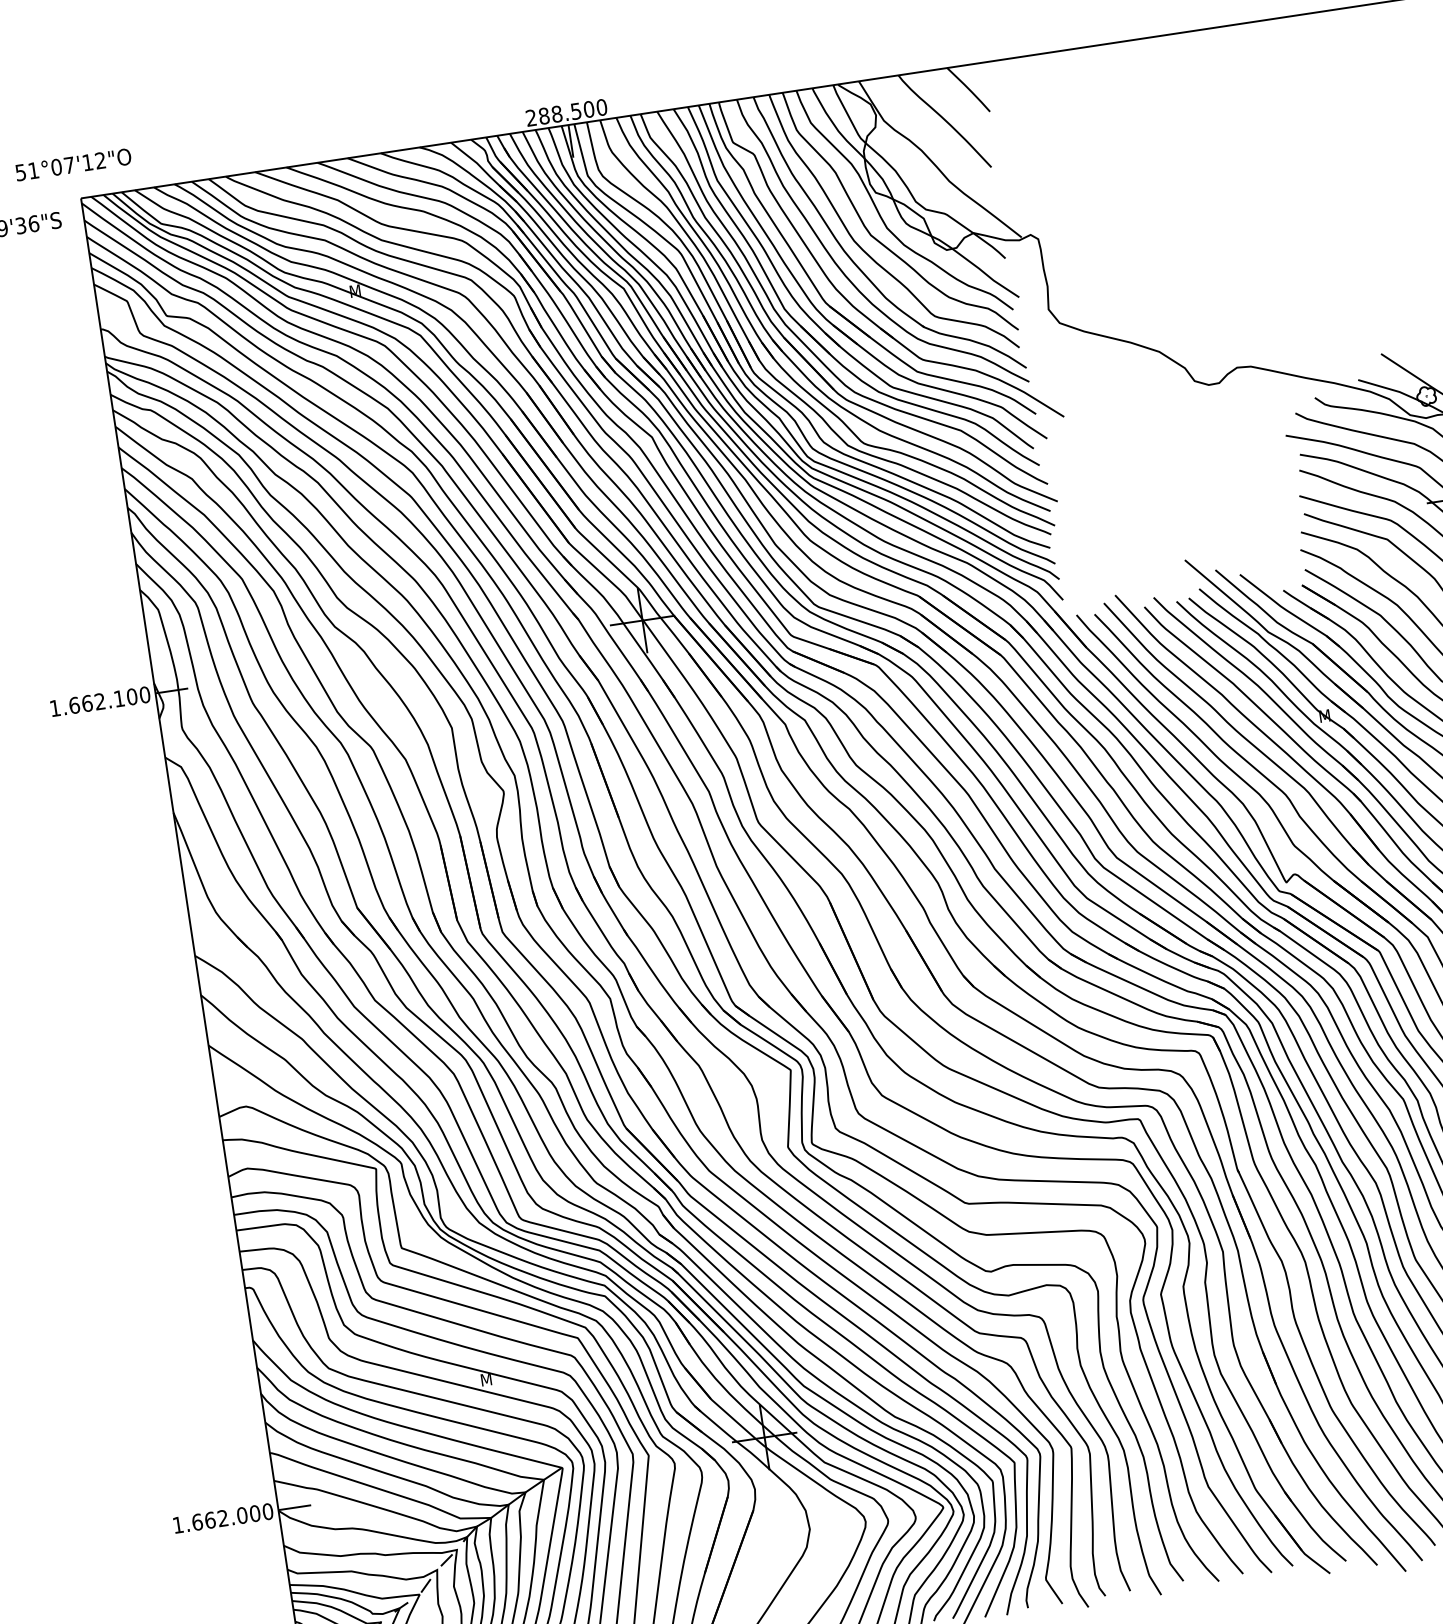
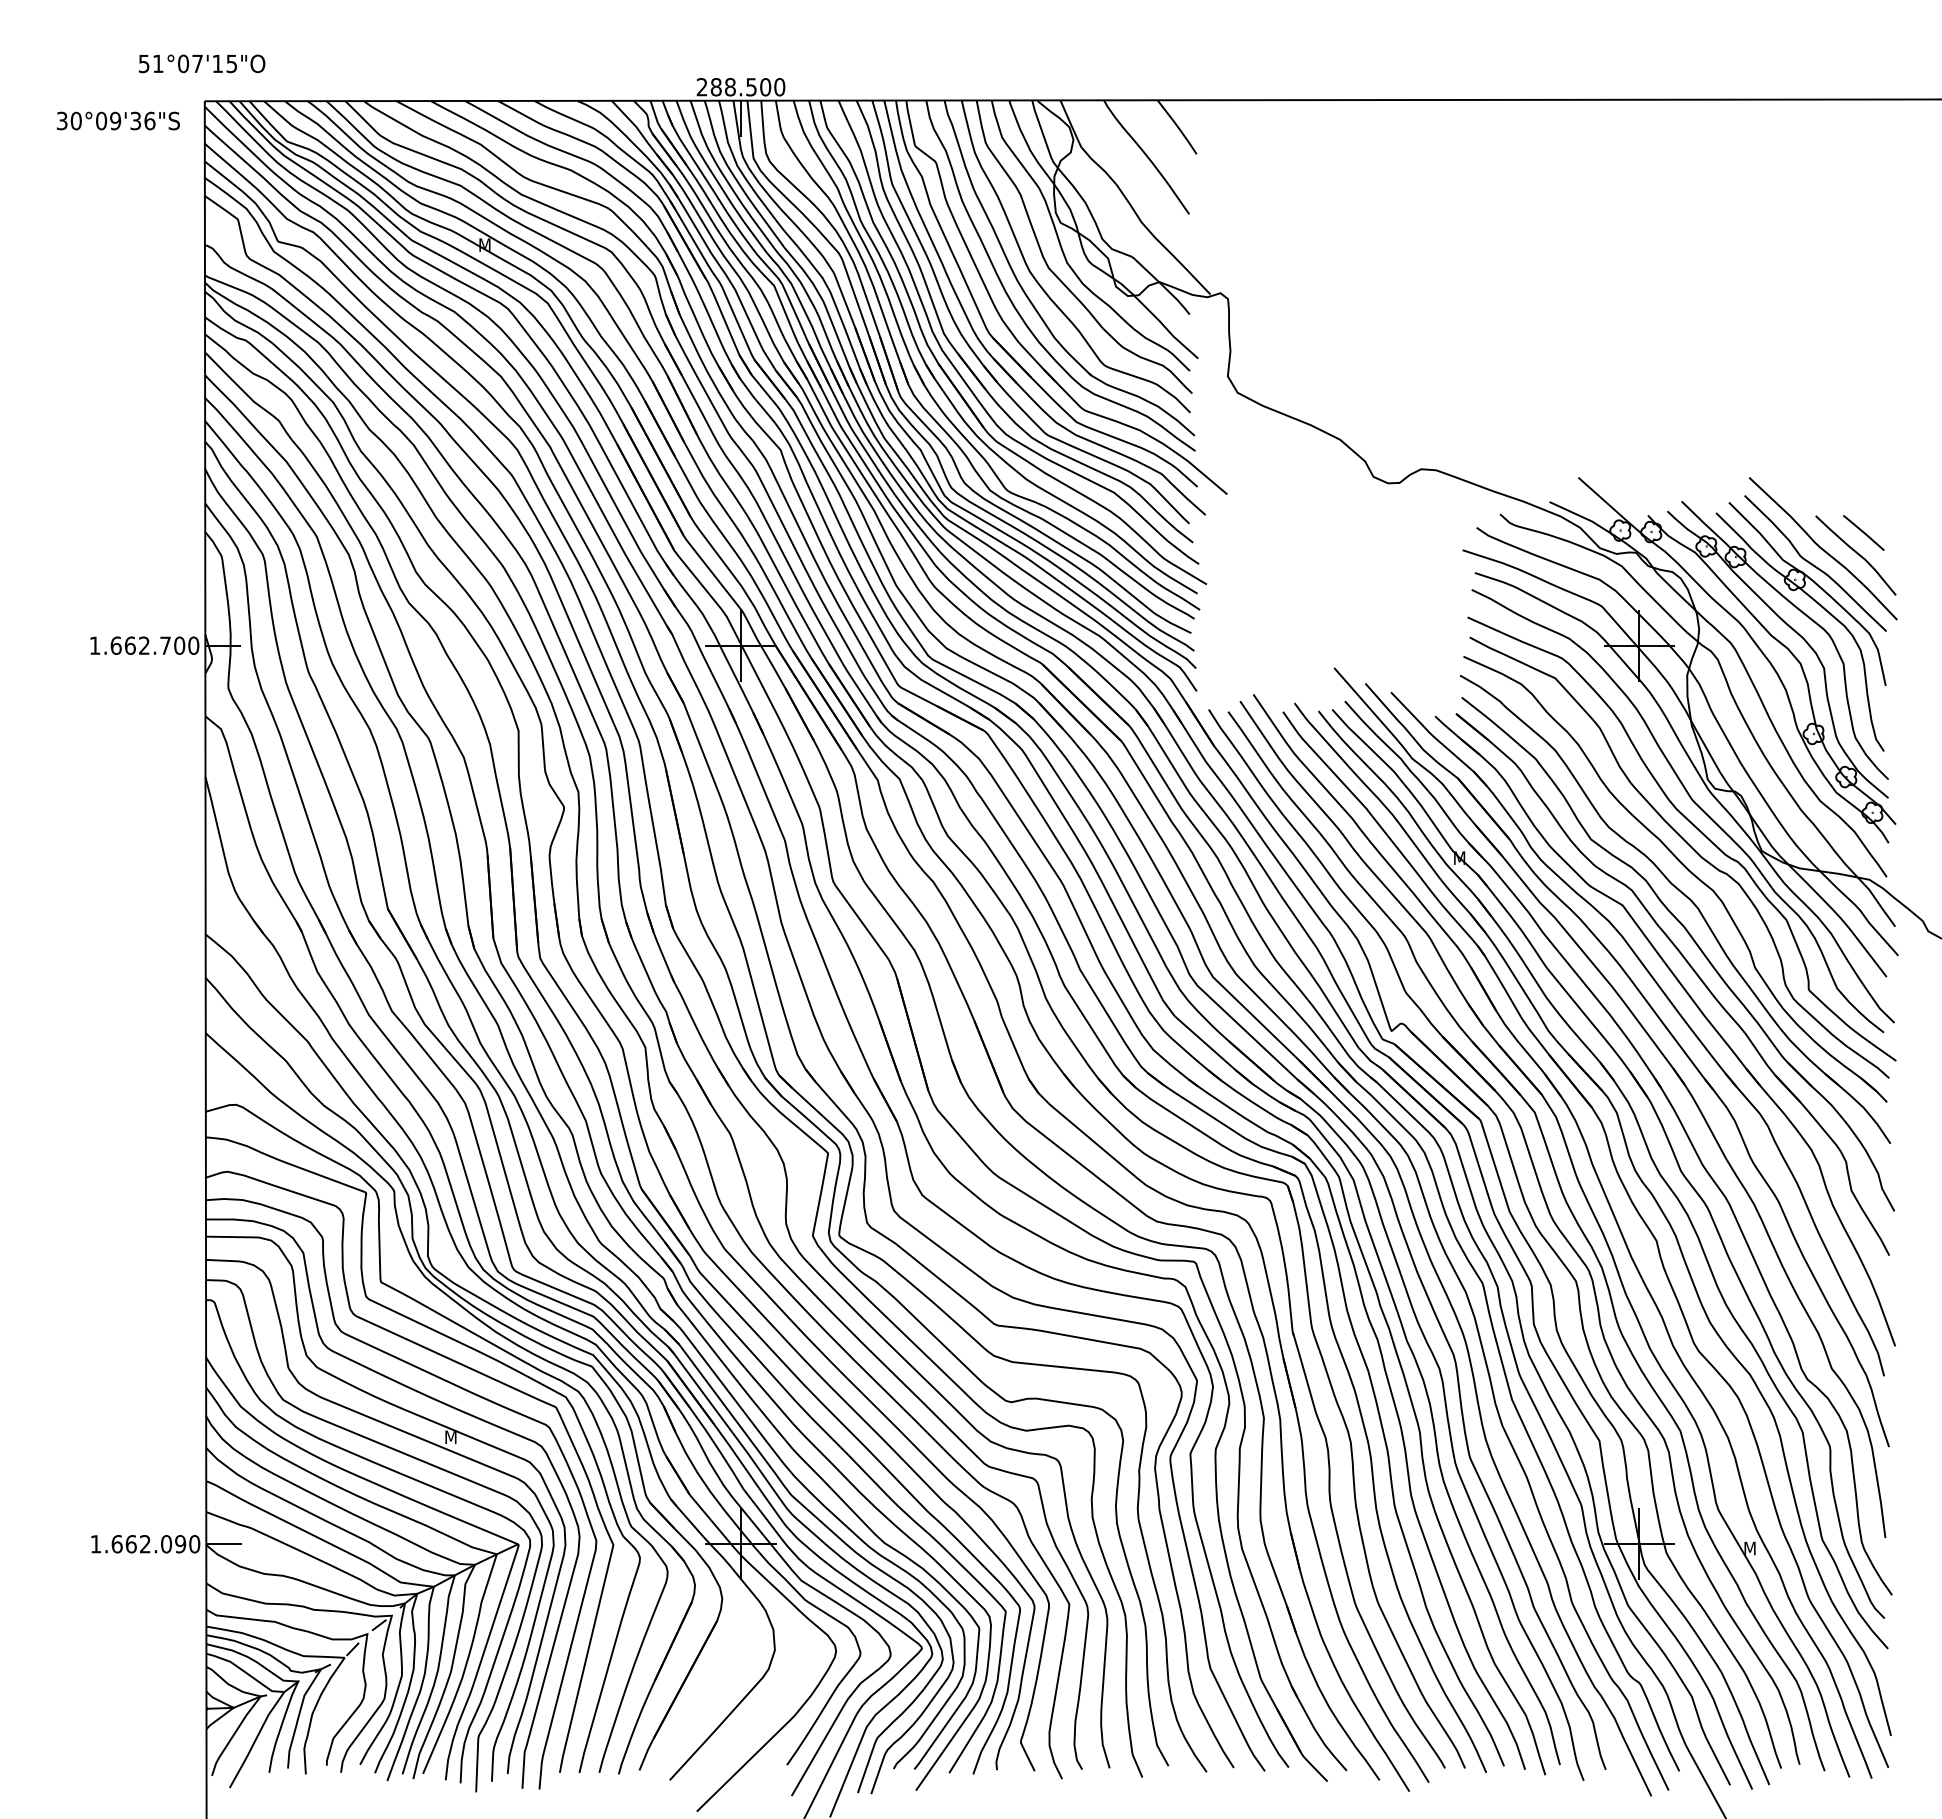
text: (100, 160) -> (231, 63), 51°07'12"O -> 51°07'15"O
text: (119, 698) -> (165, 645), 1.662.100 -> 1.662.700
text: (255, 1513) -> (180, 1544), 1.662.000 -> 1.662.090

